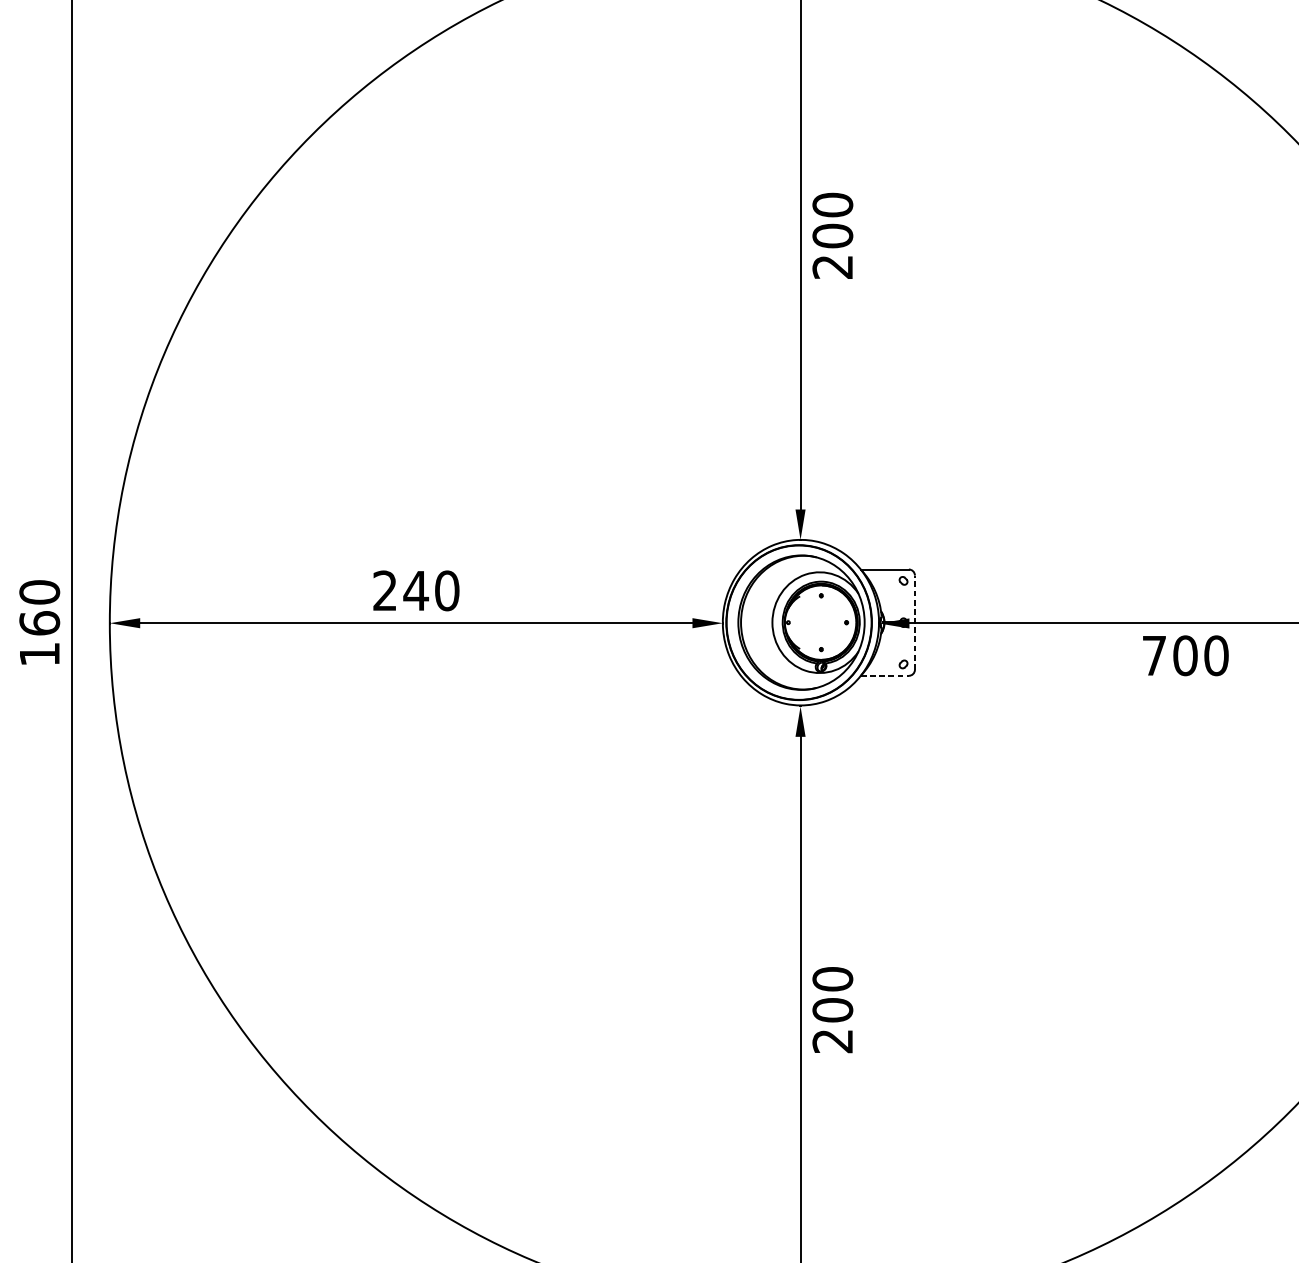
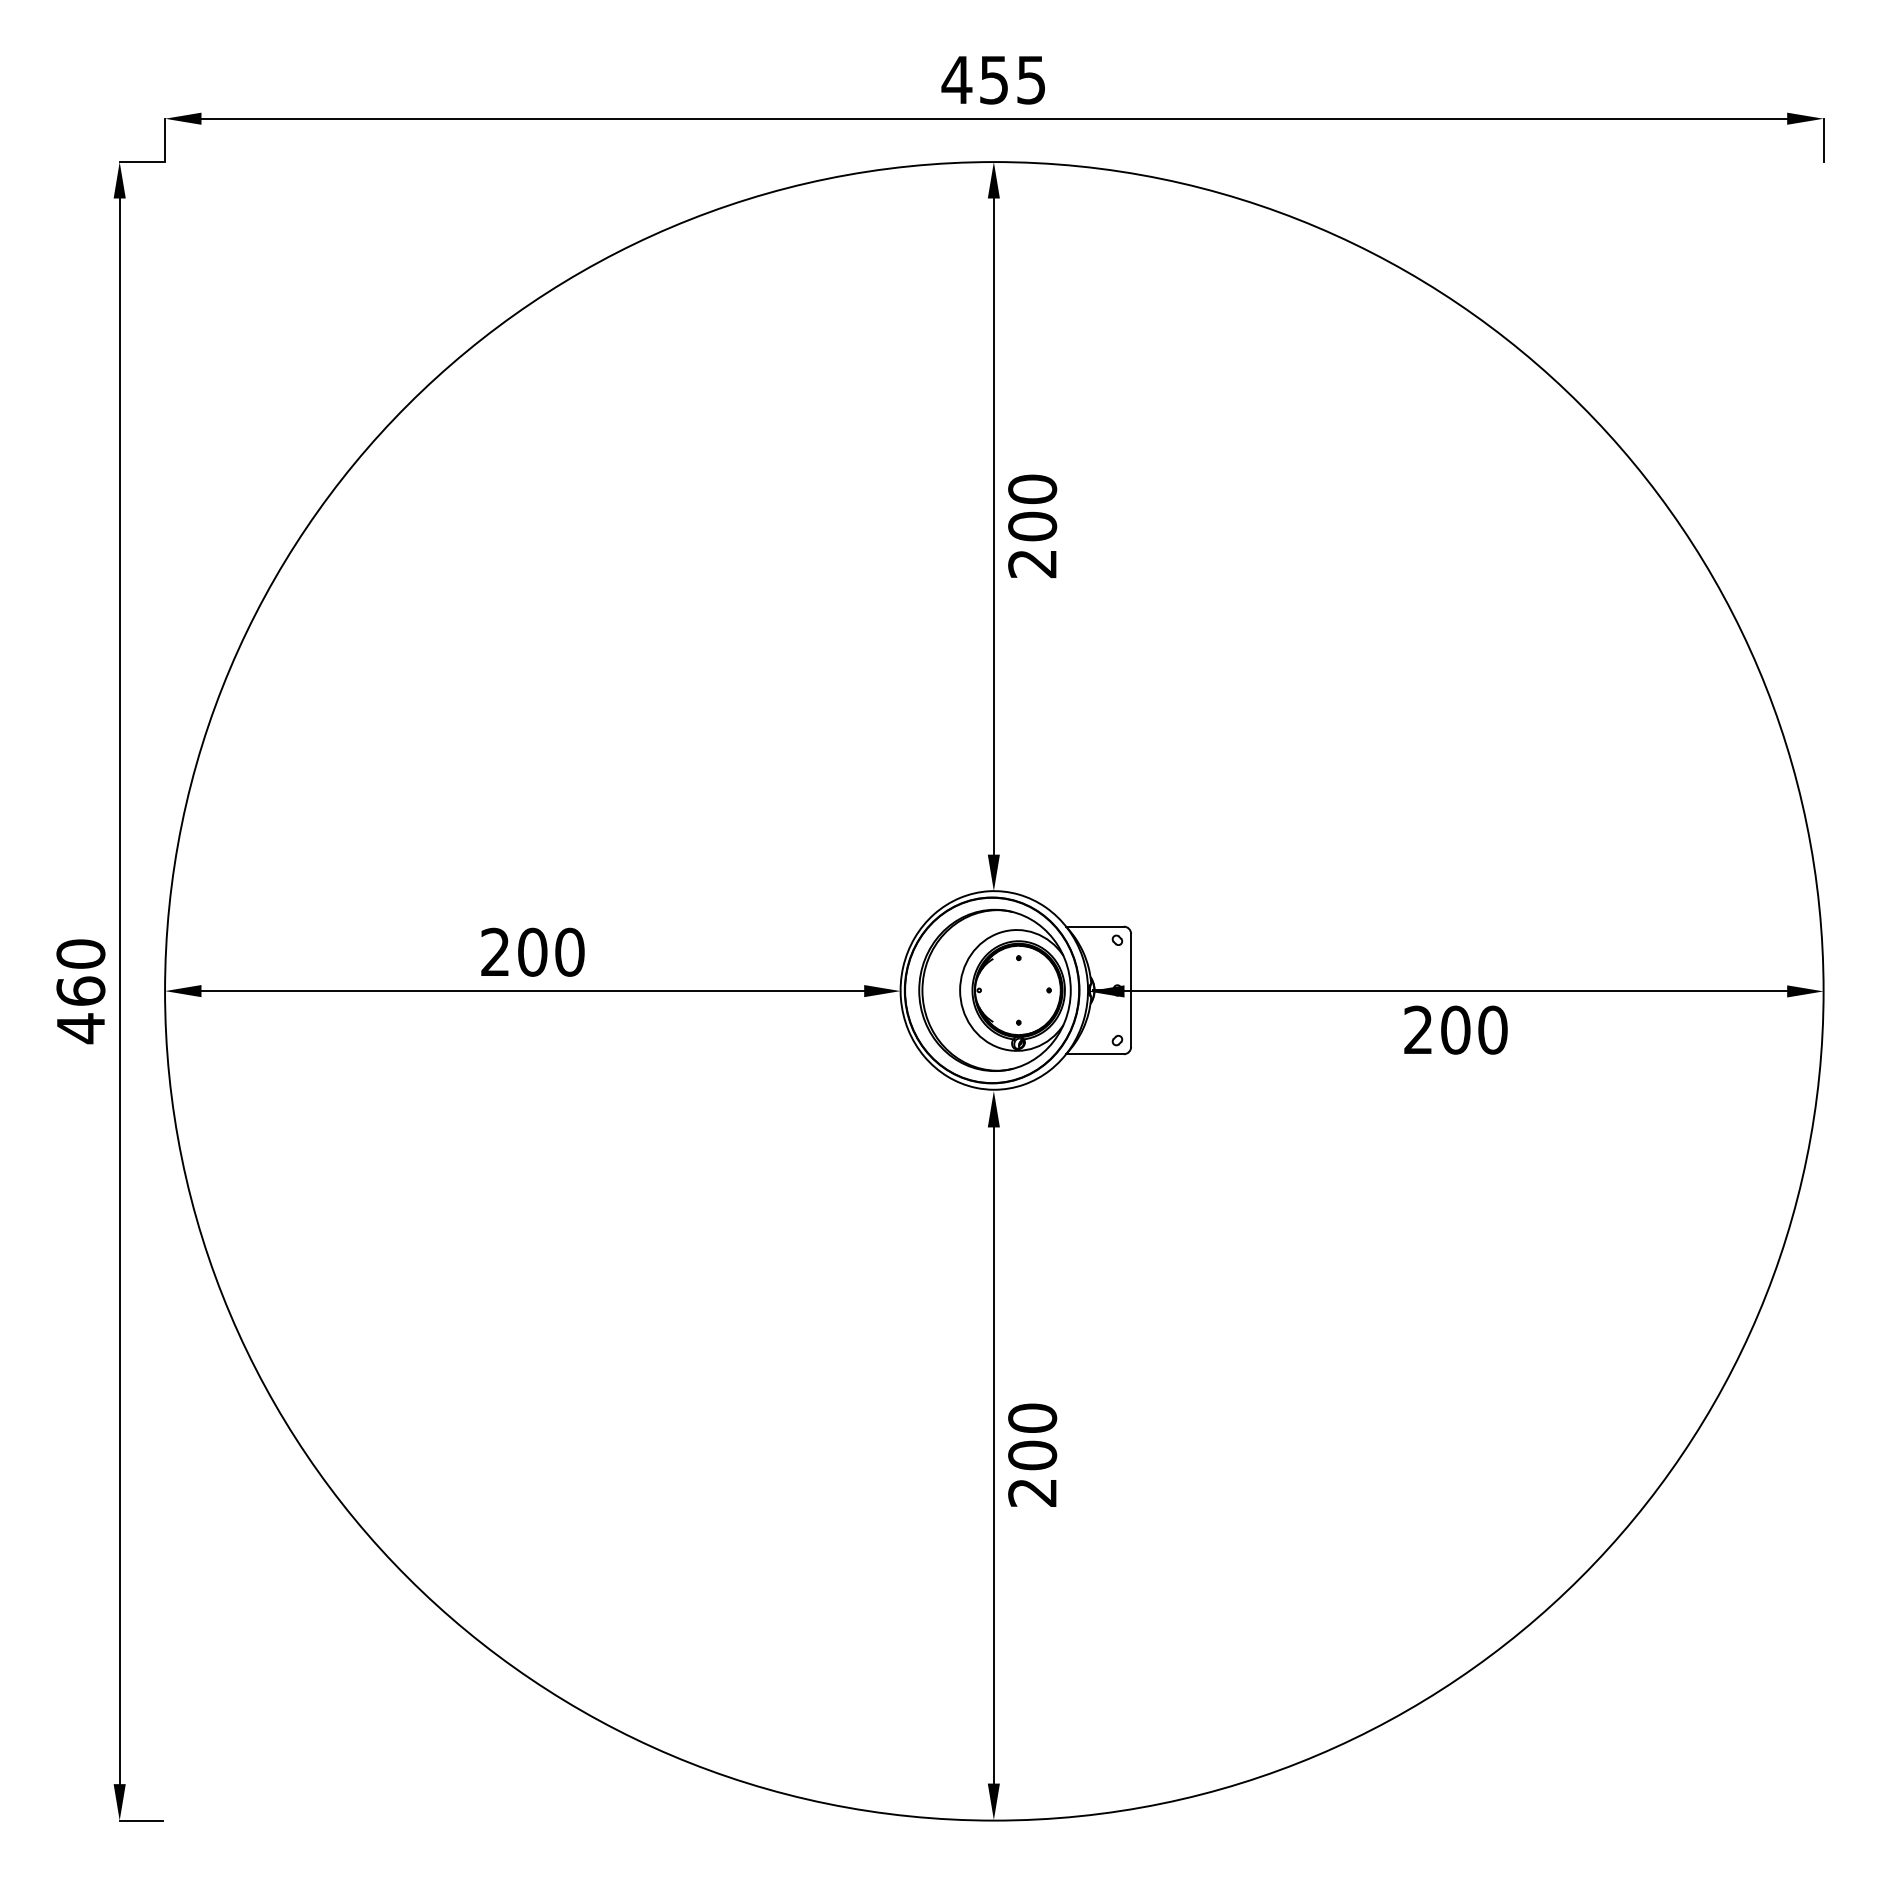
text: (416, 590) -> (532, 951), 240 -> 200
line: (915, 622) -> (1131, 990), dashed -> solid
text: (39, 654) -> (80, 1028), 160 -> 460
text: (1154, 655) -> (1418, 1029), 700 -> 200
line: (885, 676) -> (1095, 1054), dashed -> solid

